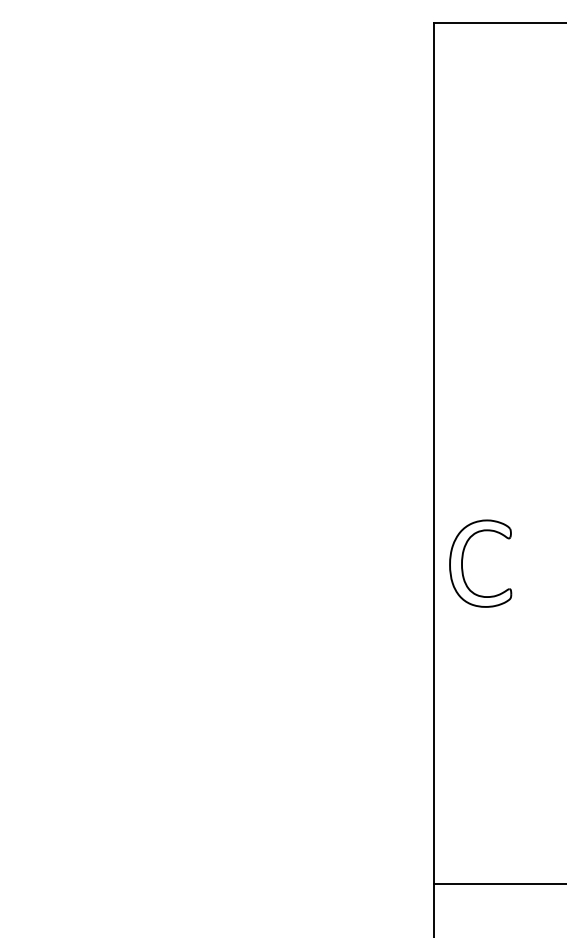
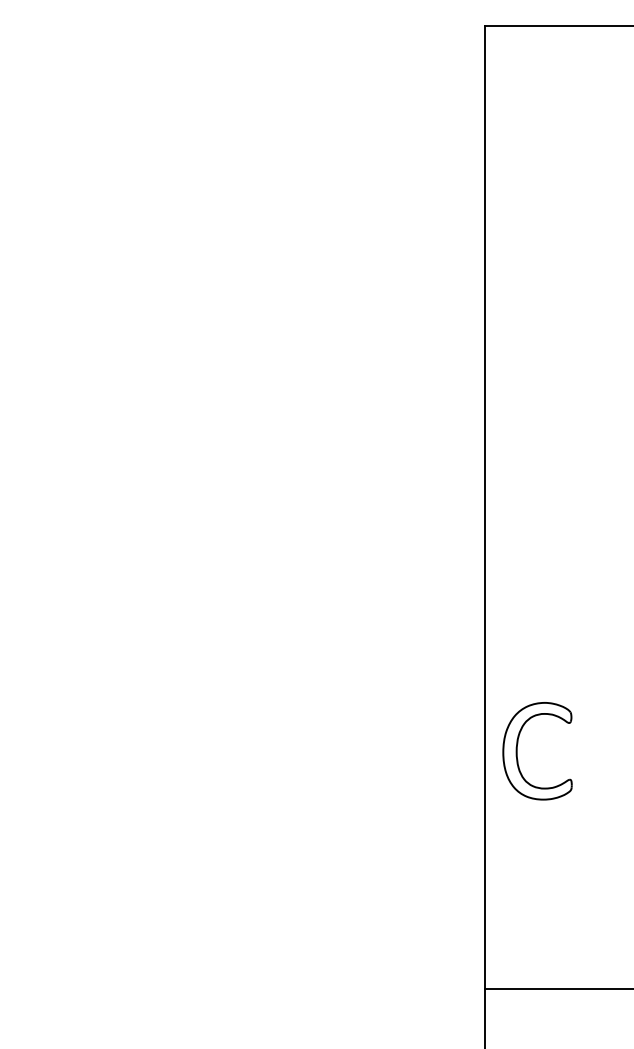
part: (463, 559) -> (518, 746), moved

